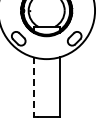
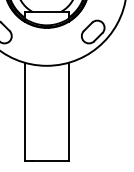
line: (33, 87) -> (24, 112), dashed -> solid

